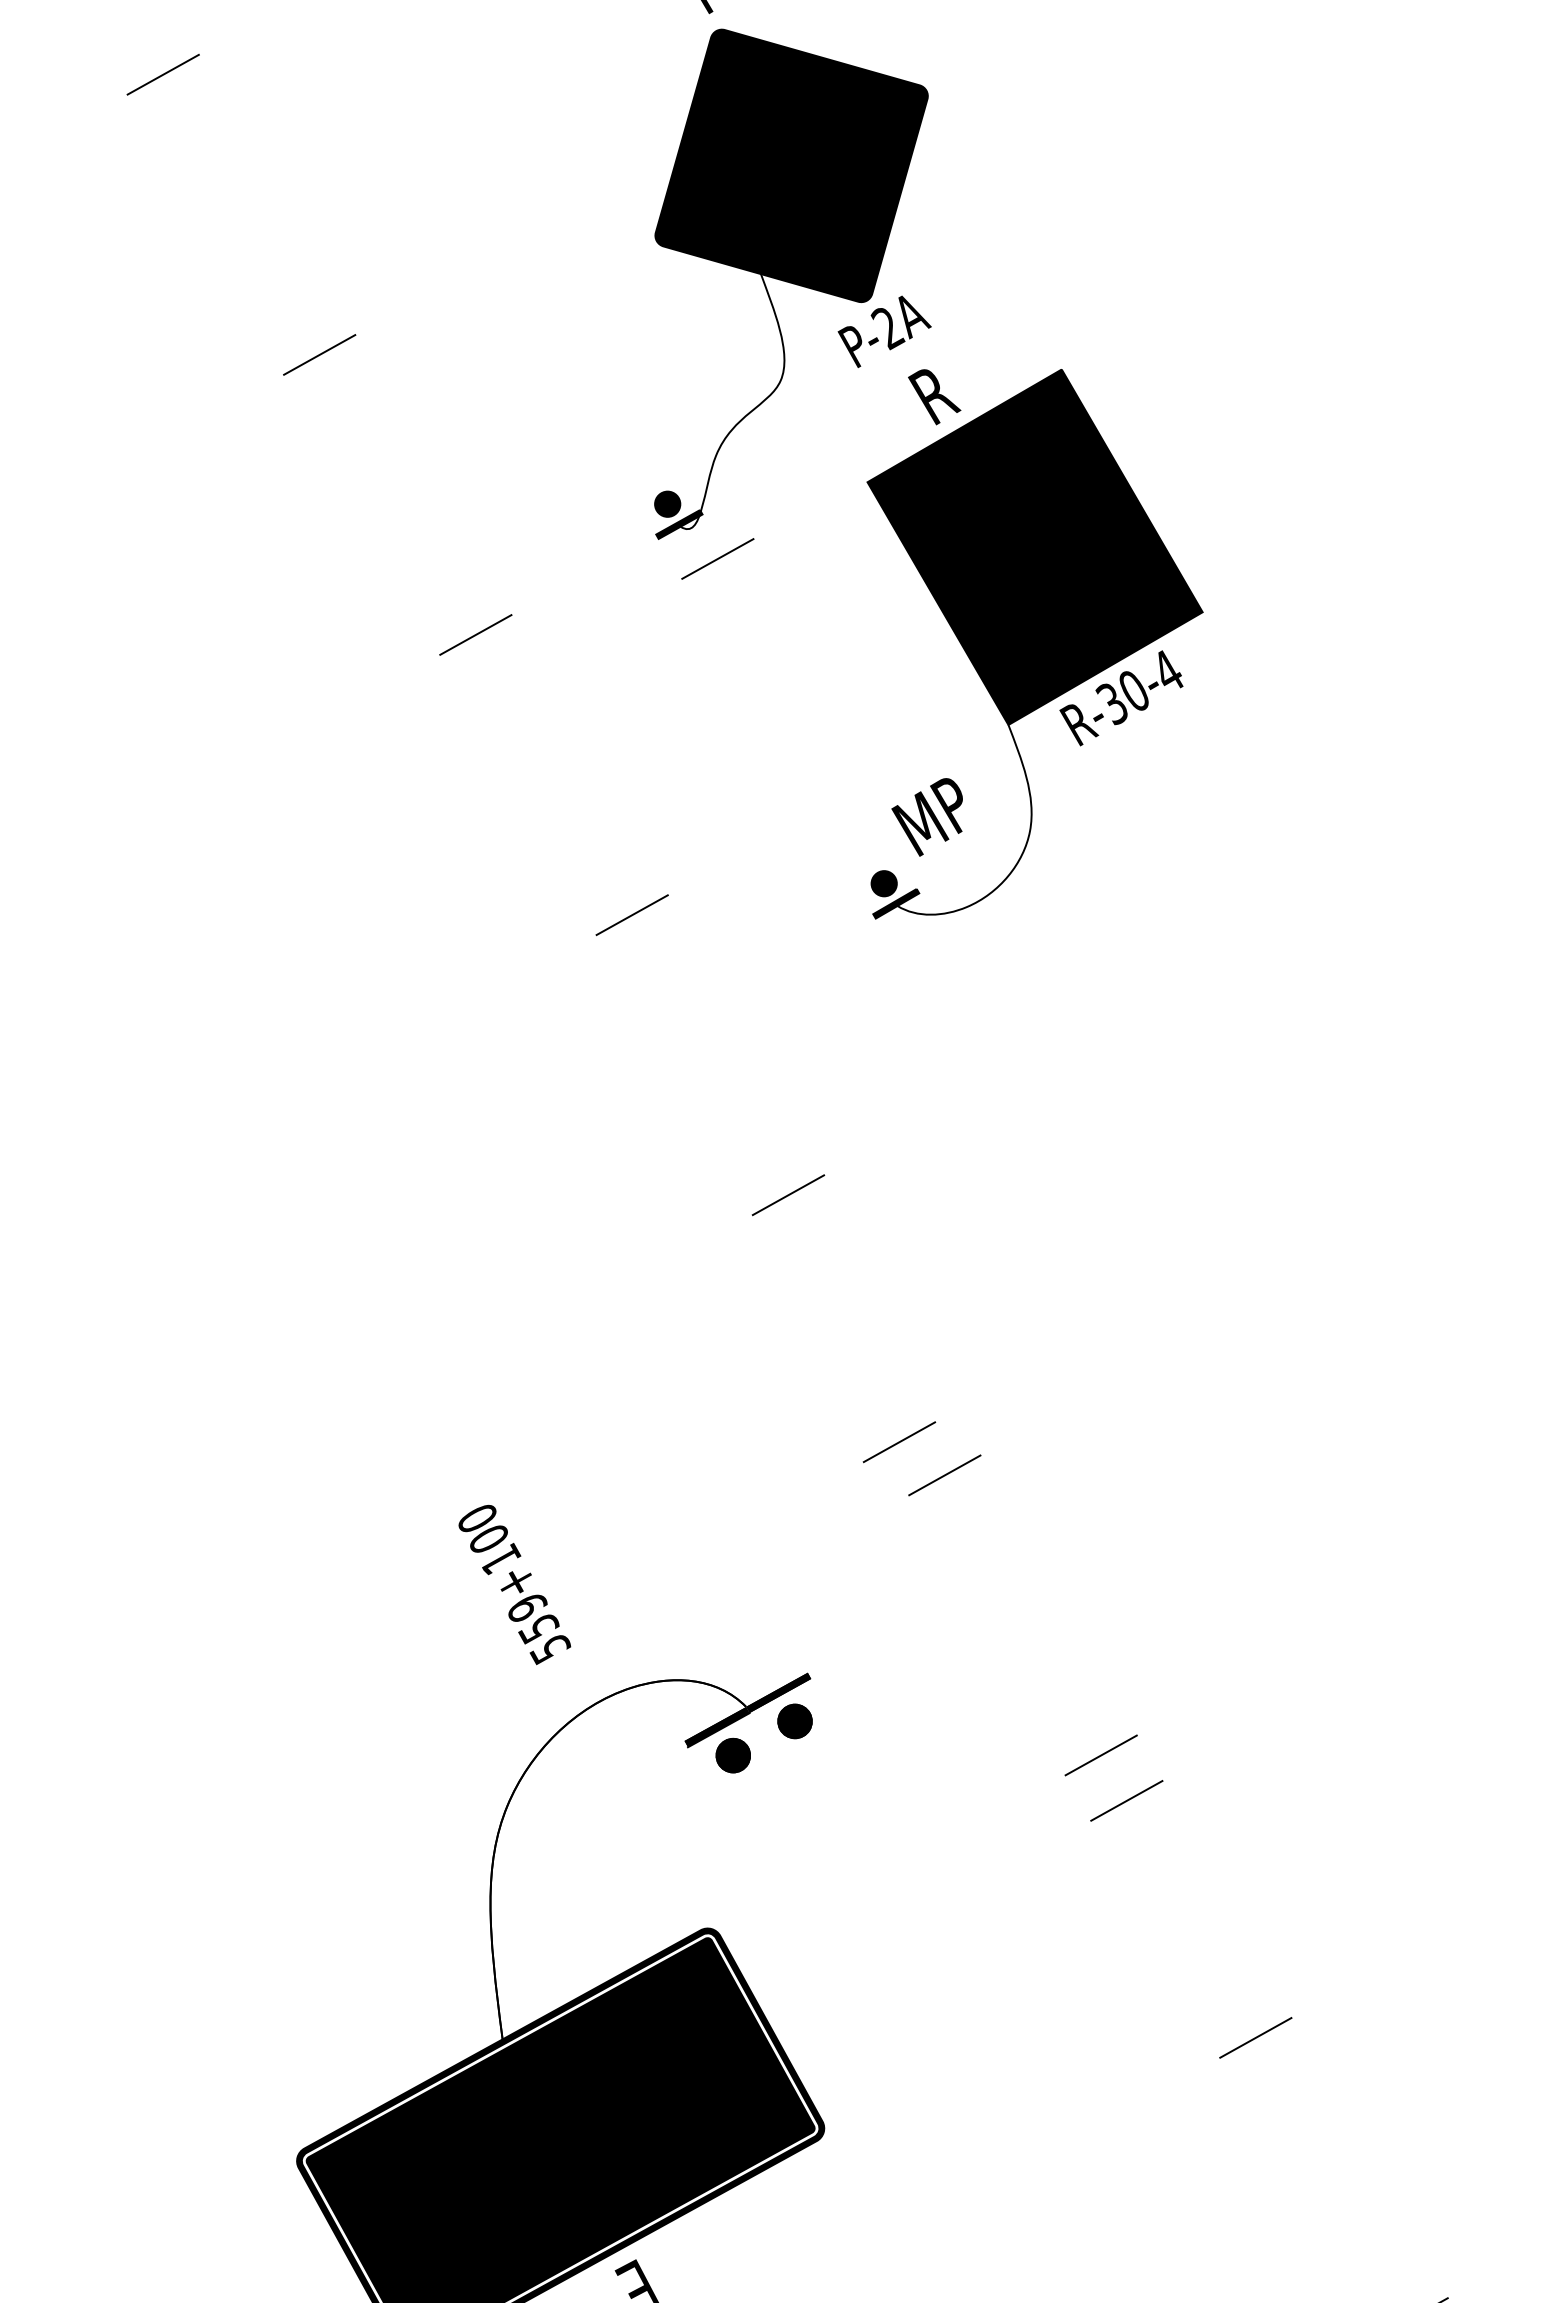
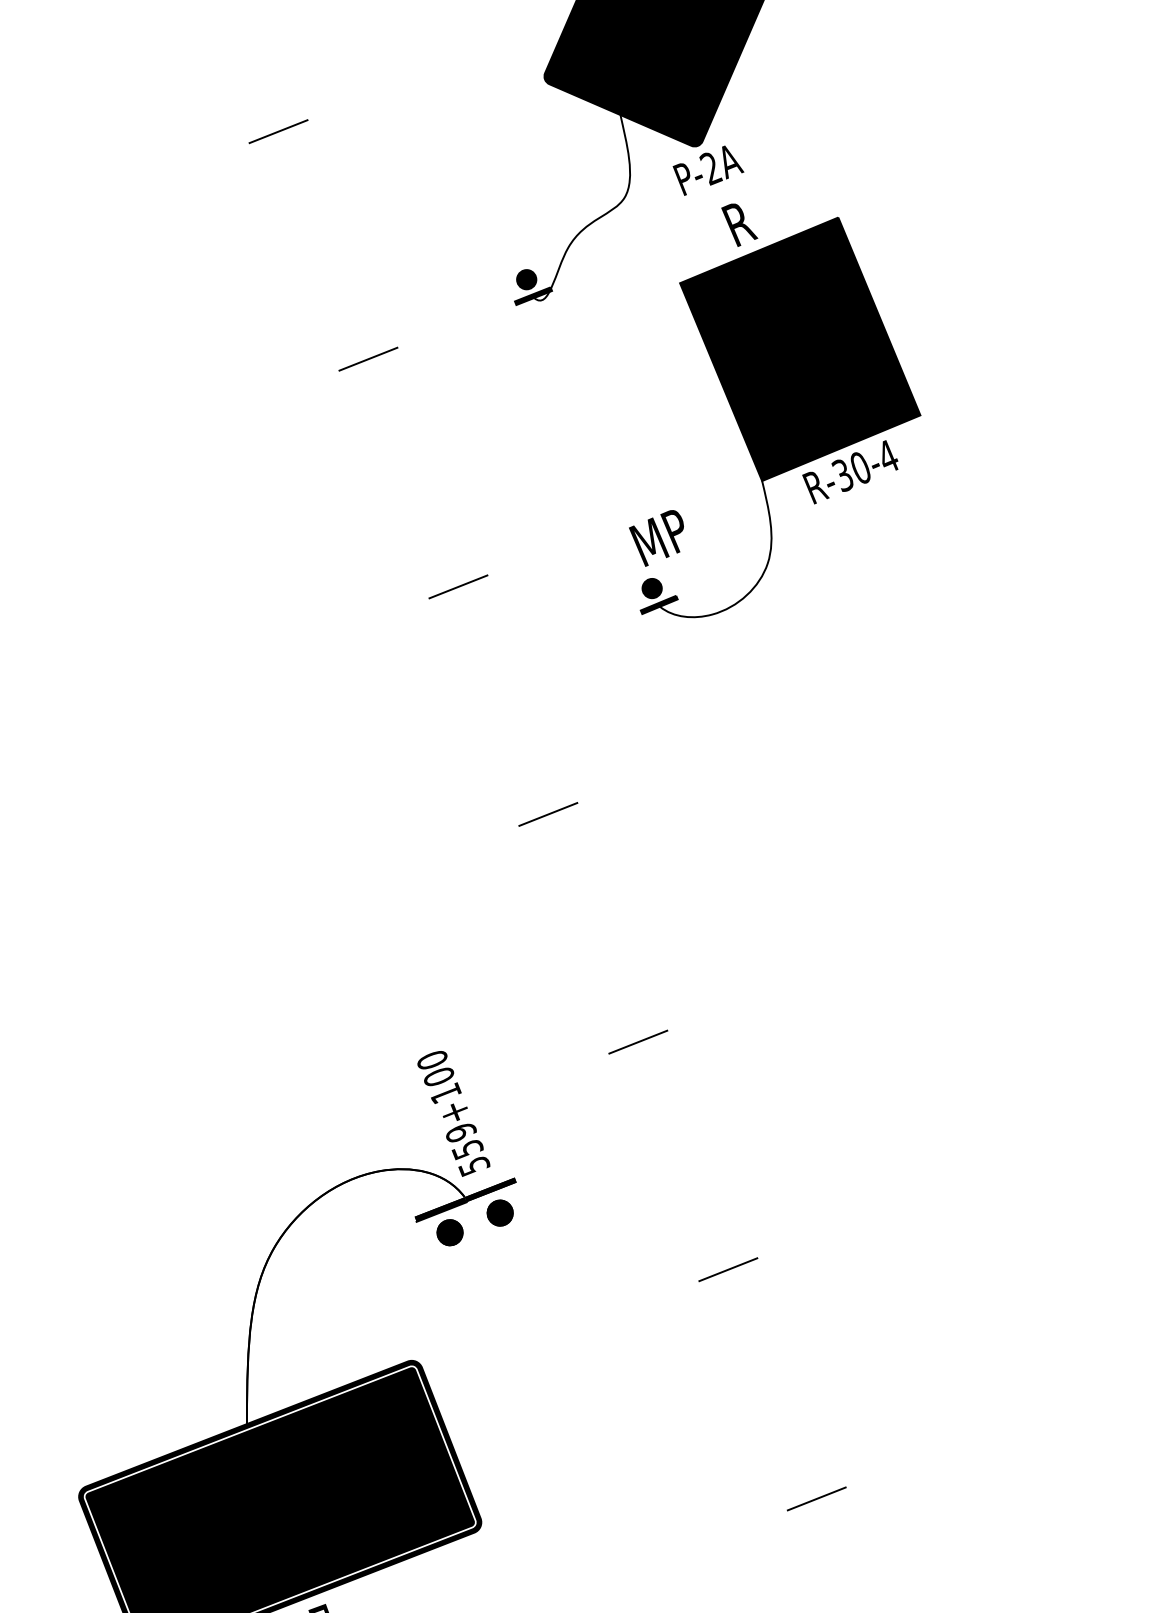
line: (717, 558) -> (558, 325), removed
text: (926, 817) -> (654, 537), moved
line: (899, 1442) -> (607, 1012), removed
text: (514, 1584) -> (453, 1113), moved
line: (1126, 1800) -> (742, 1306), removed

